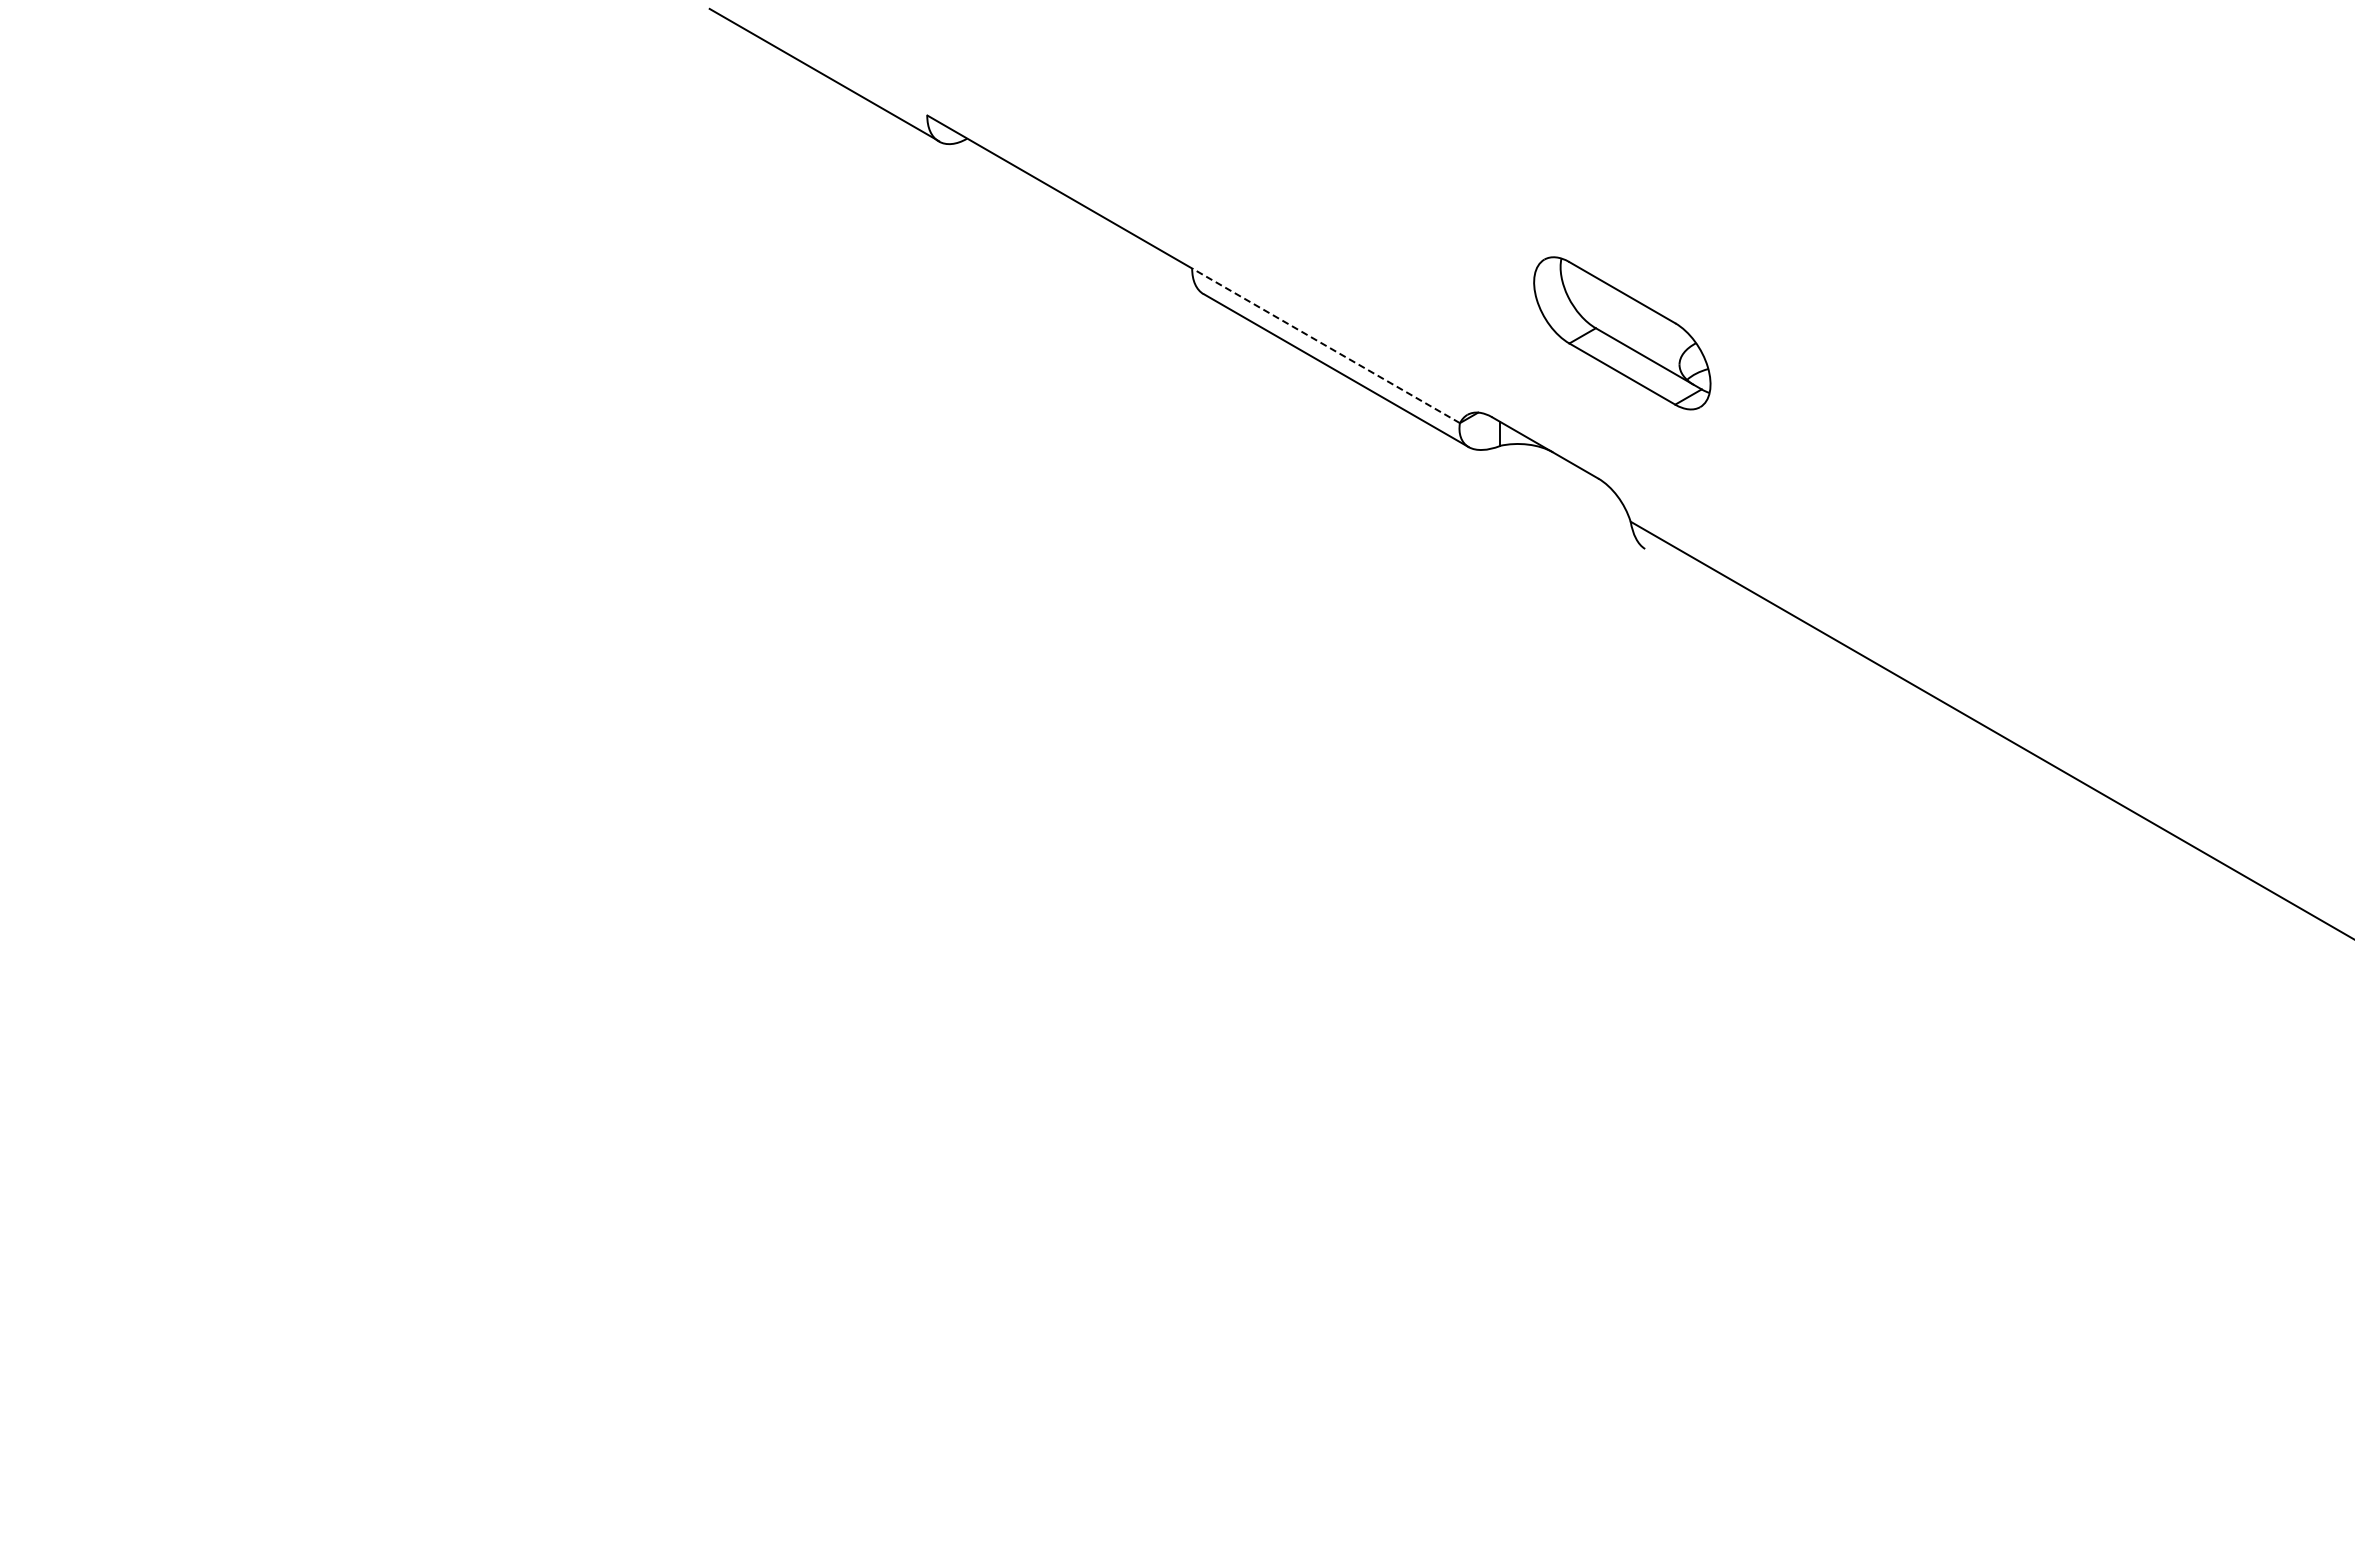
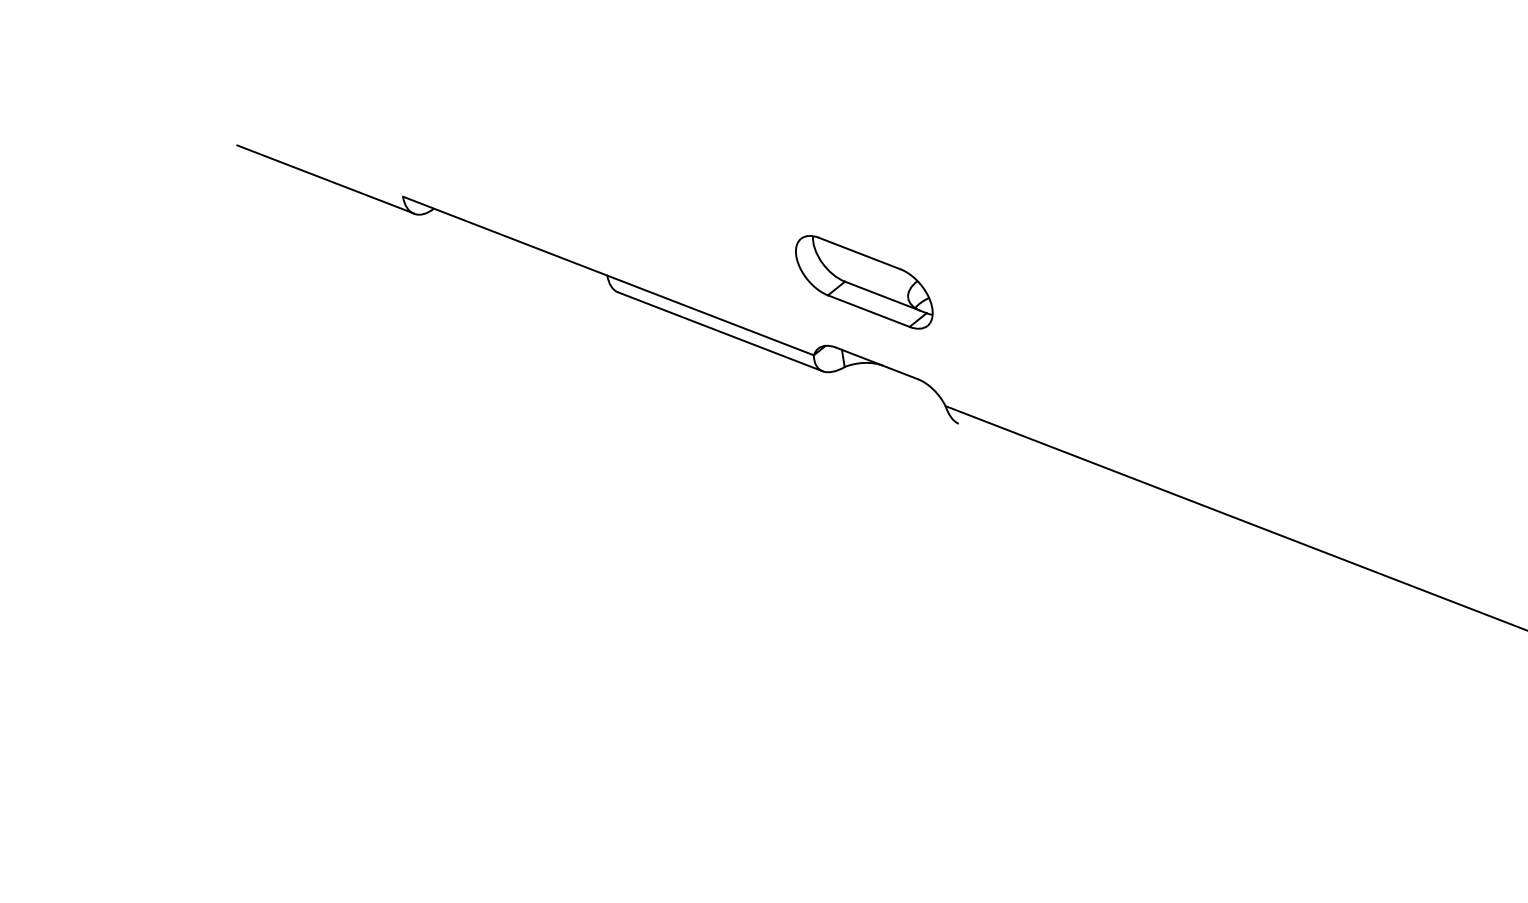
part: (1622, 333) -> (864, 282), moved
line: (1326, 345) -> (710, 315), dashed -> solid

